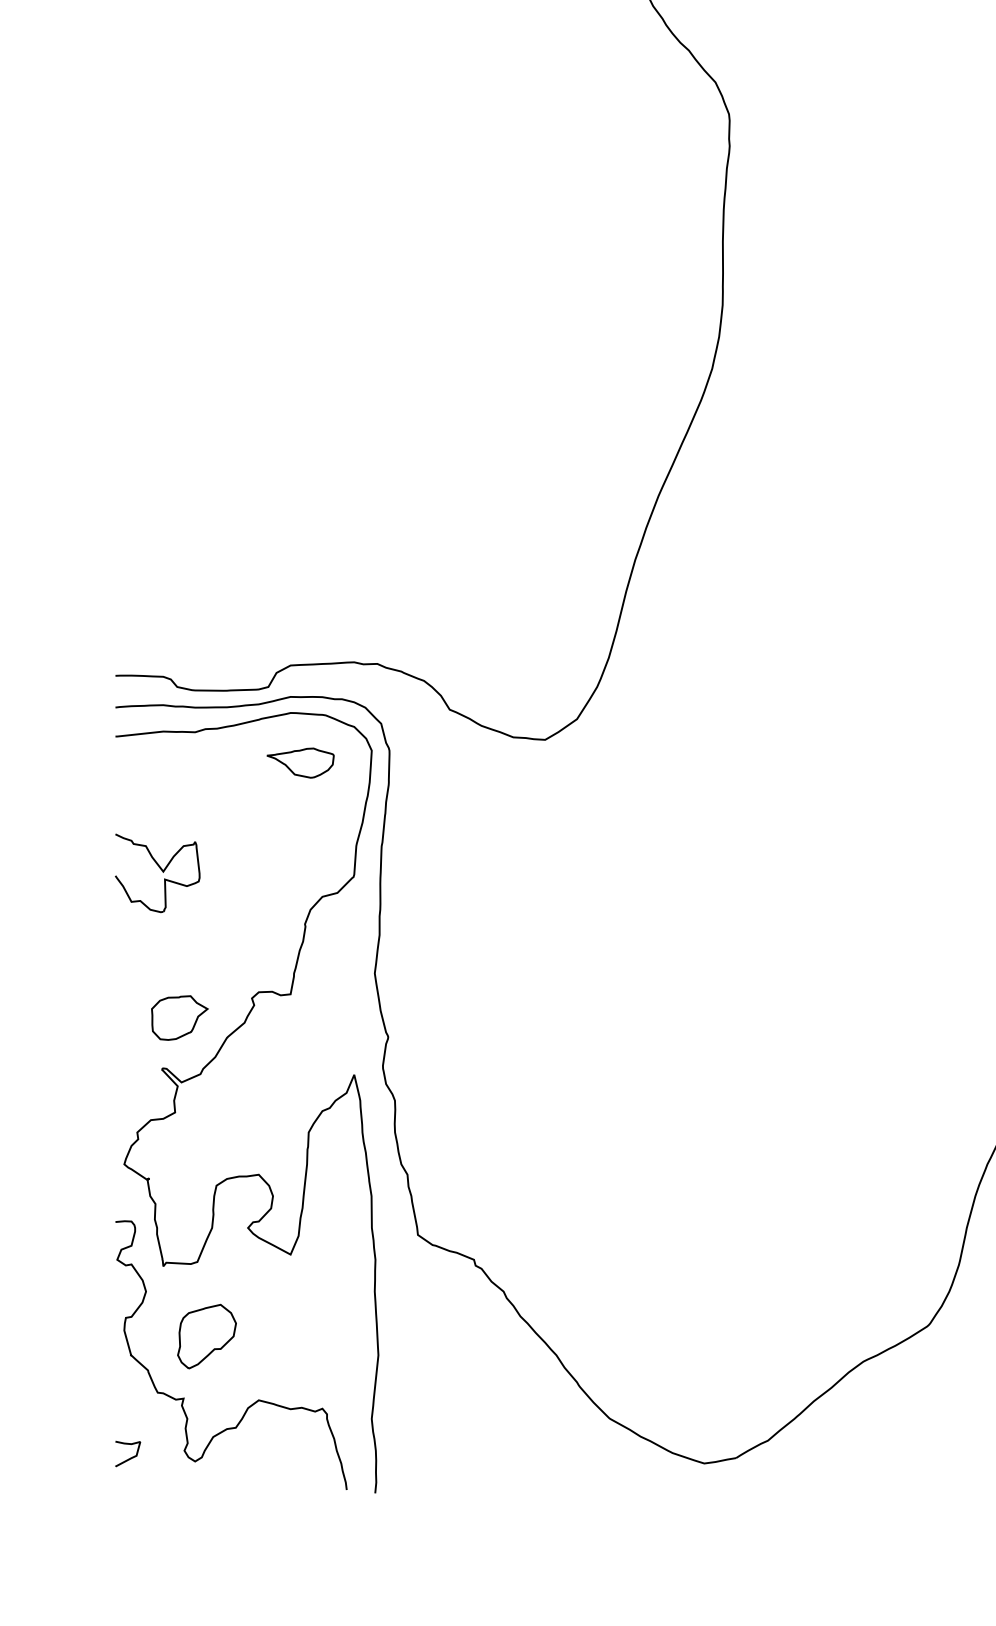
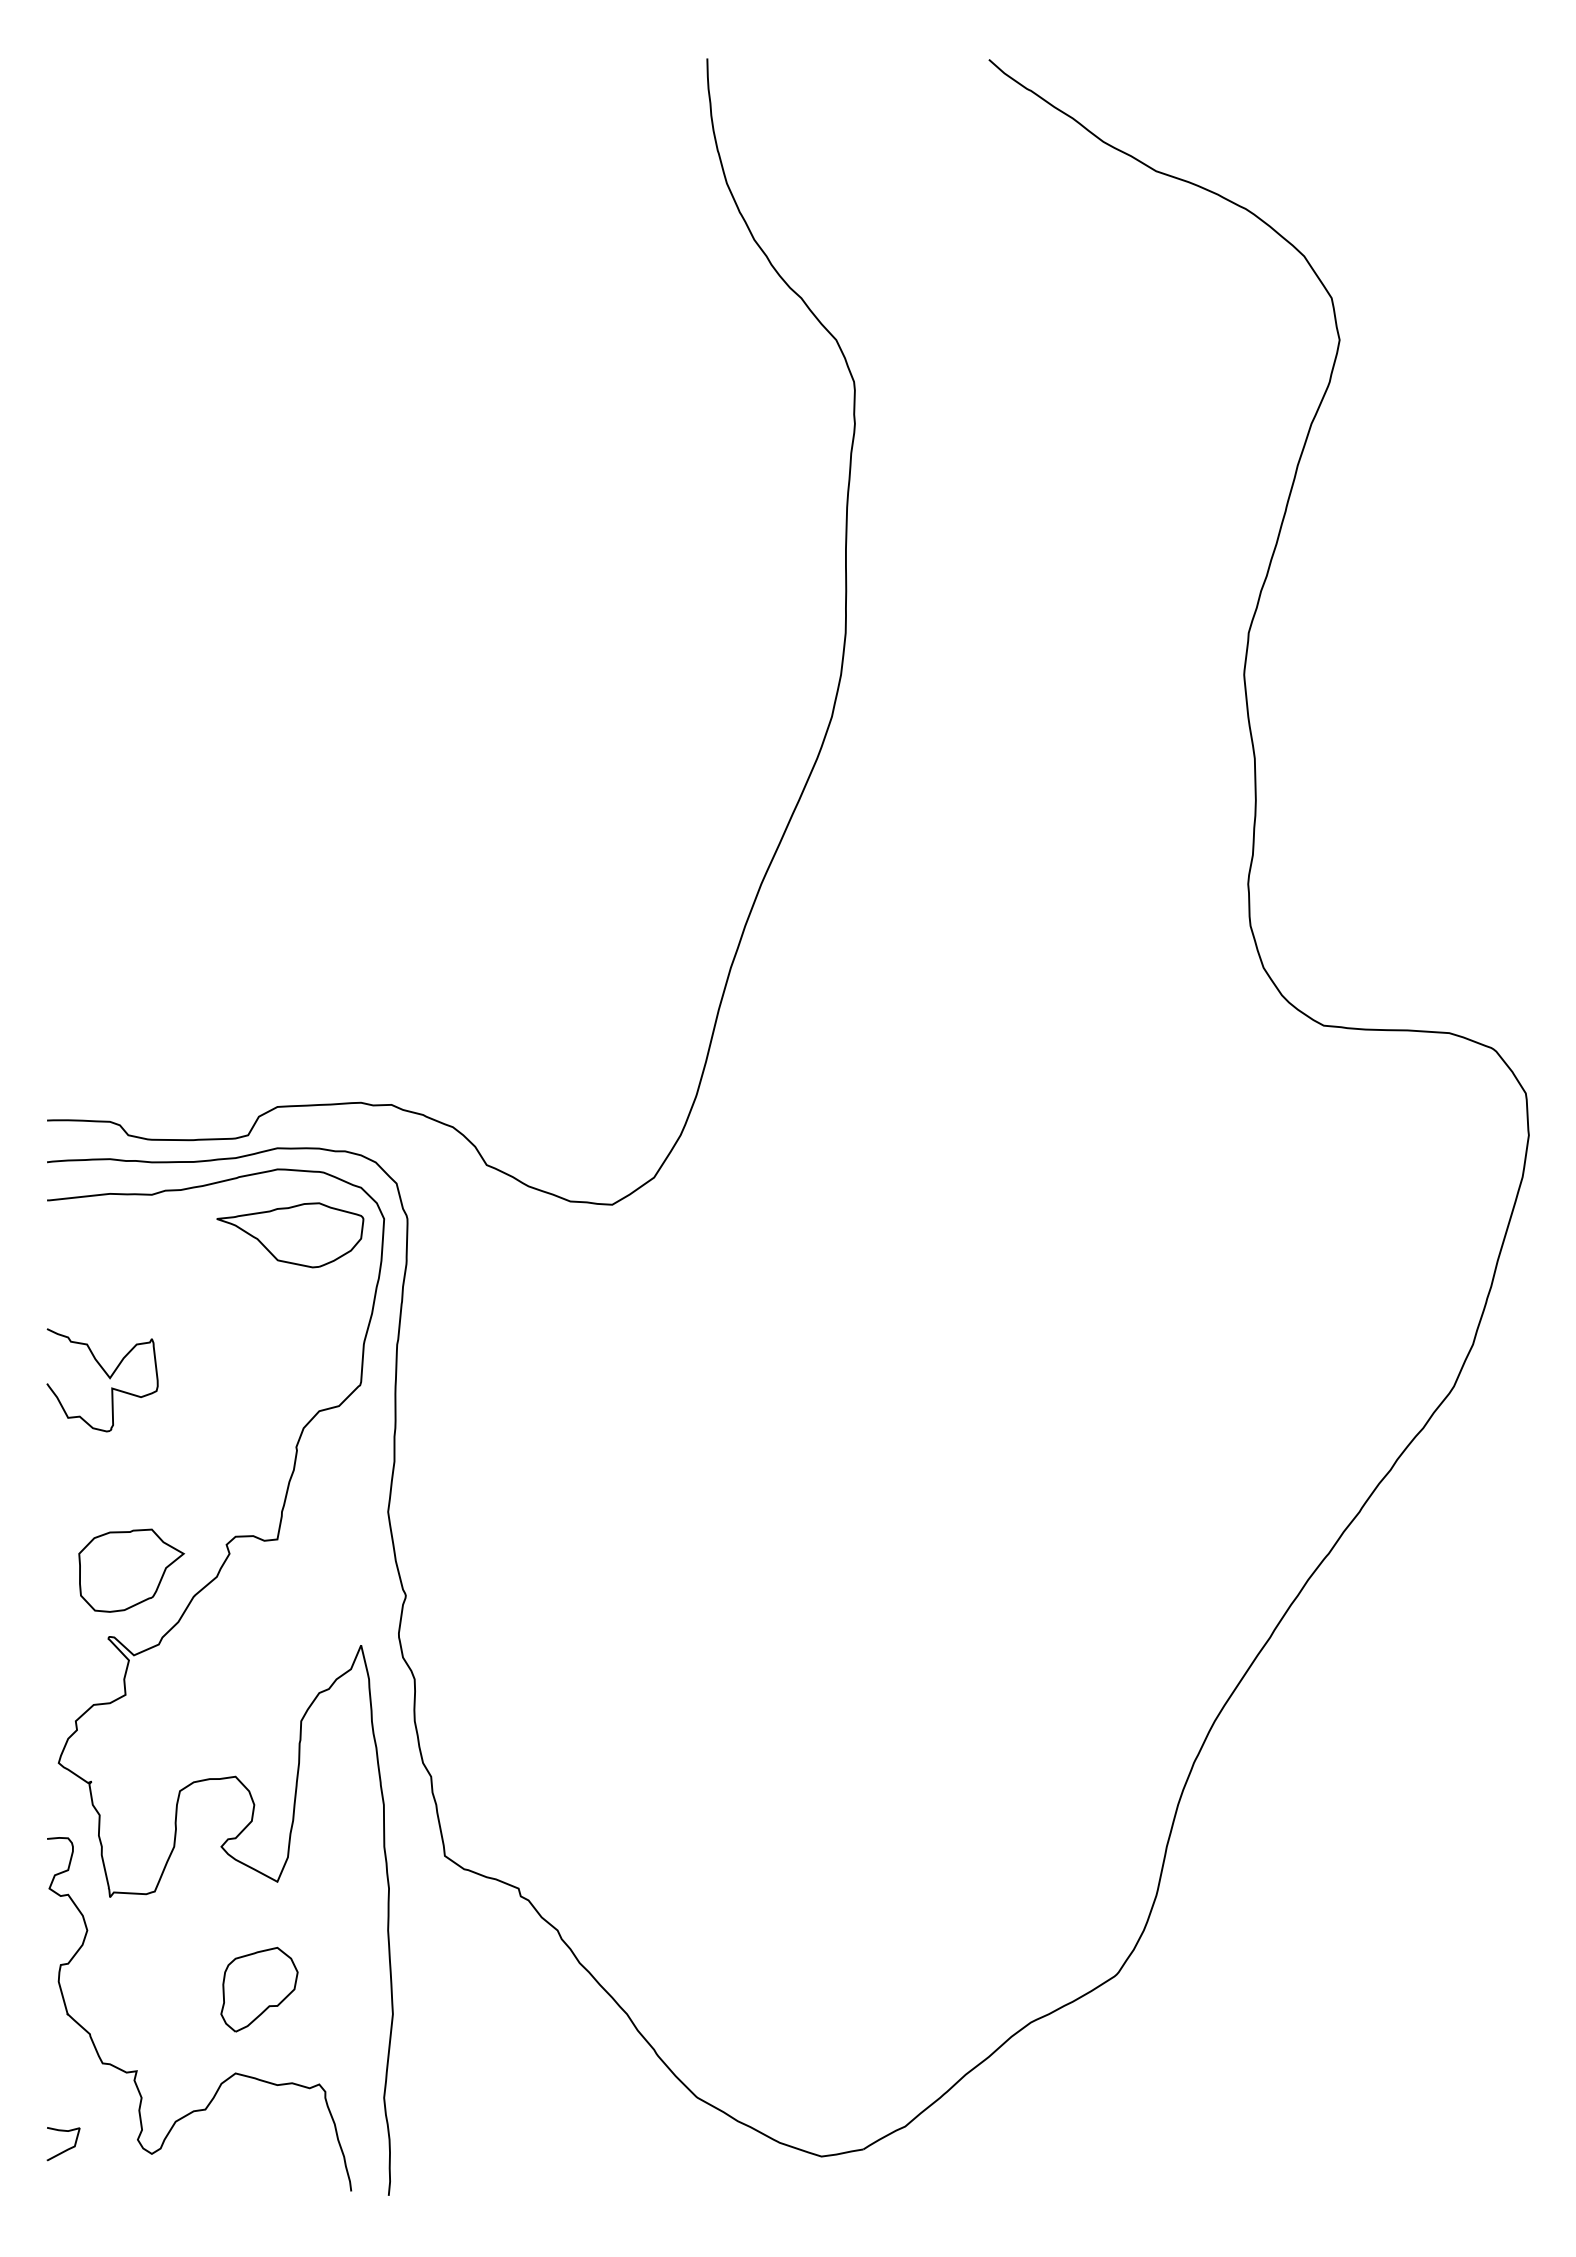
part: (300, 763) -> (290, 1235), size x1.67
part: (179, 1017) -> (131, 1570), size x1.43
part: (207, 1336) -> (259, 1989), moved

